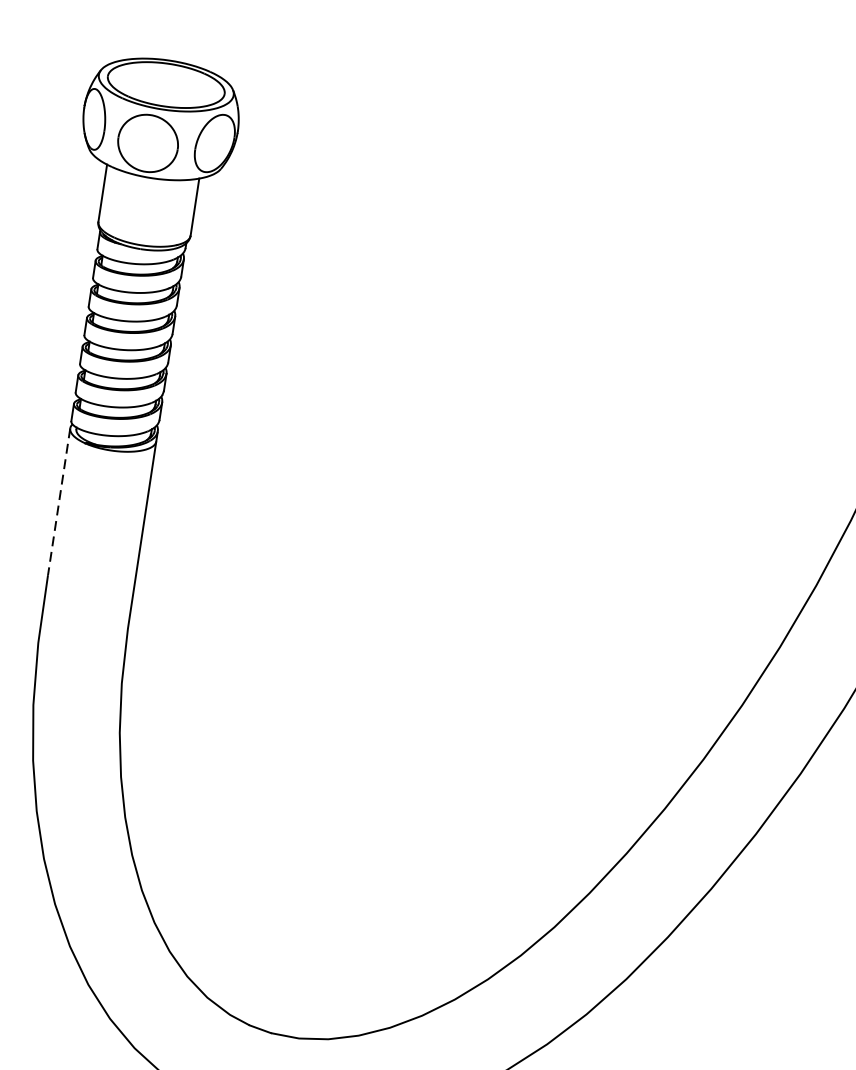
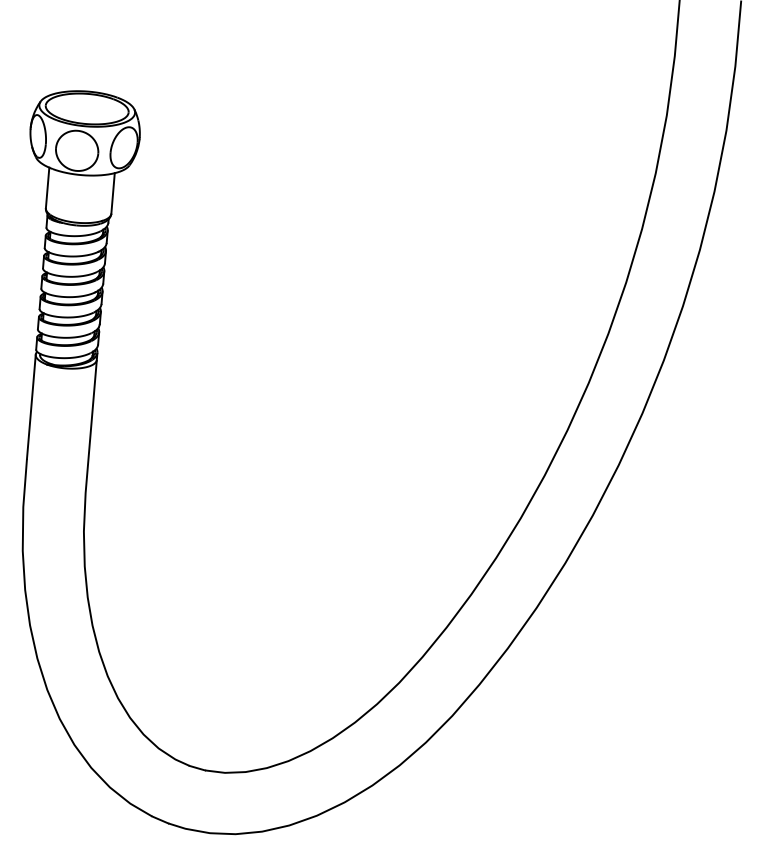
line: (59, 502) -> (31, 407), dashed -> solid

